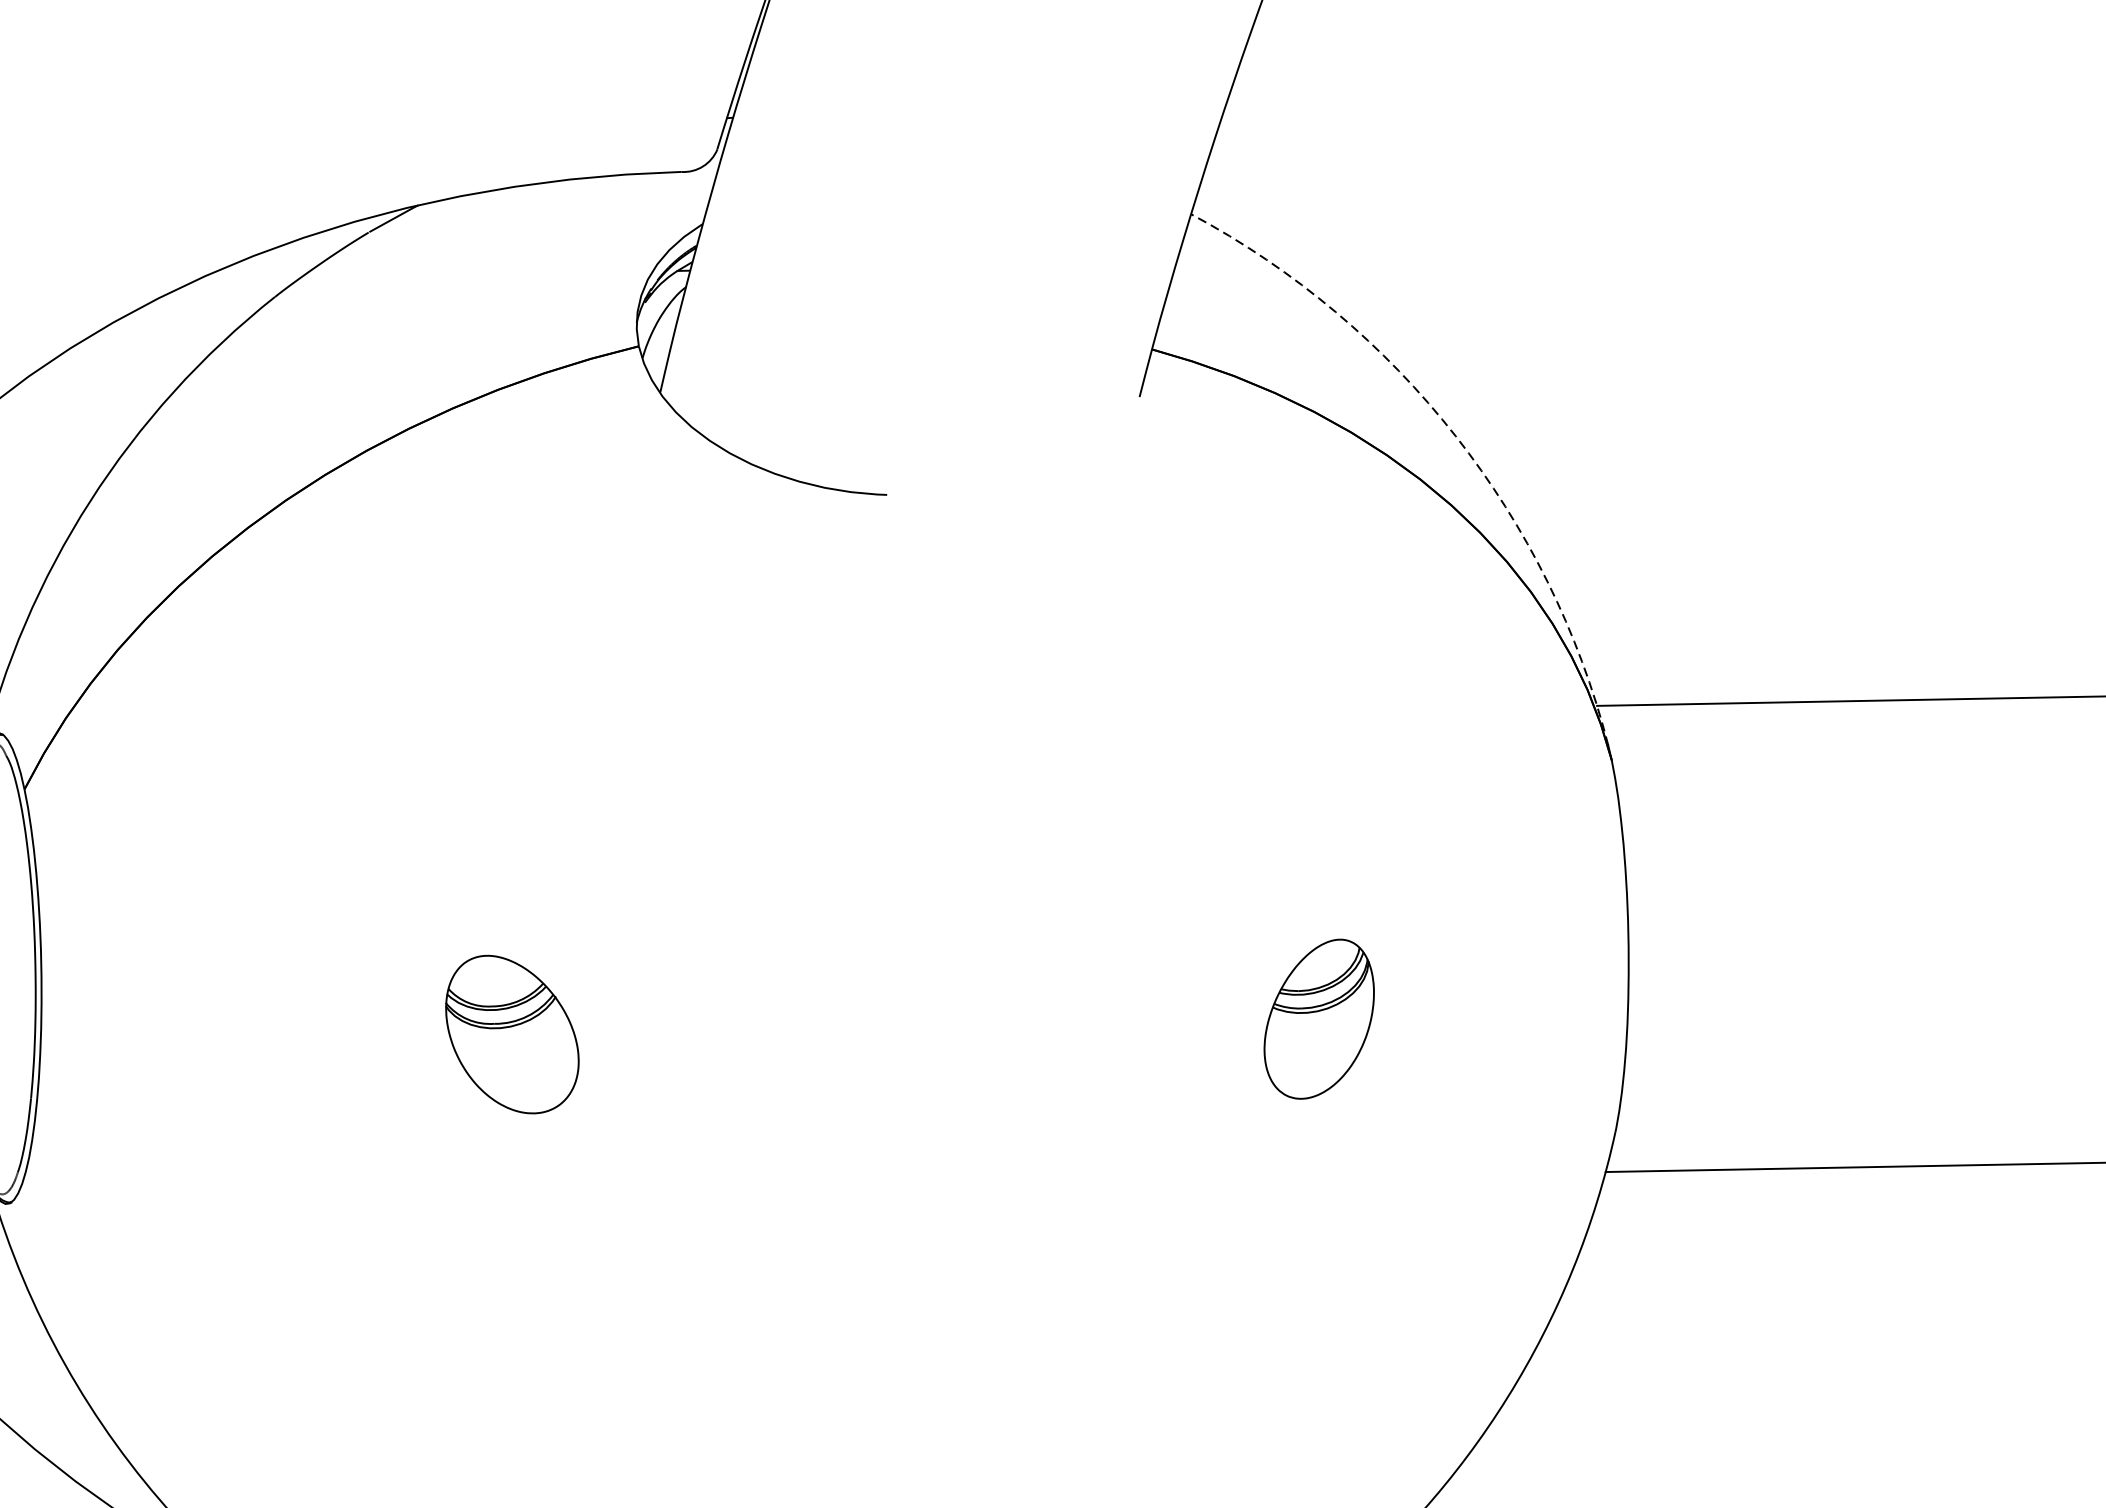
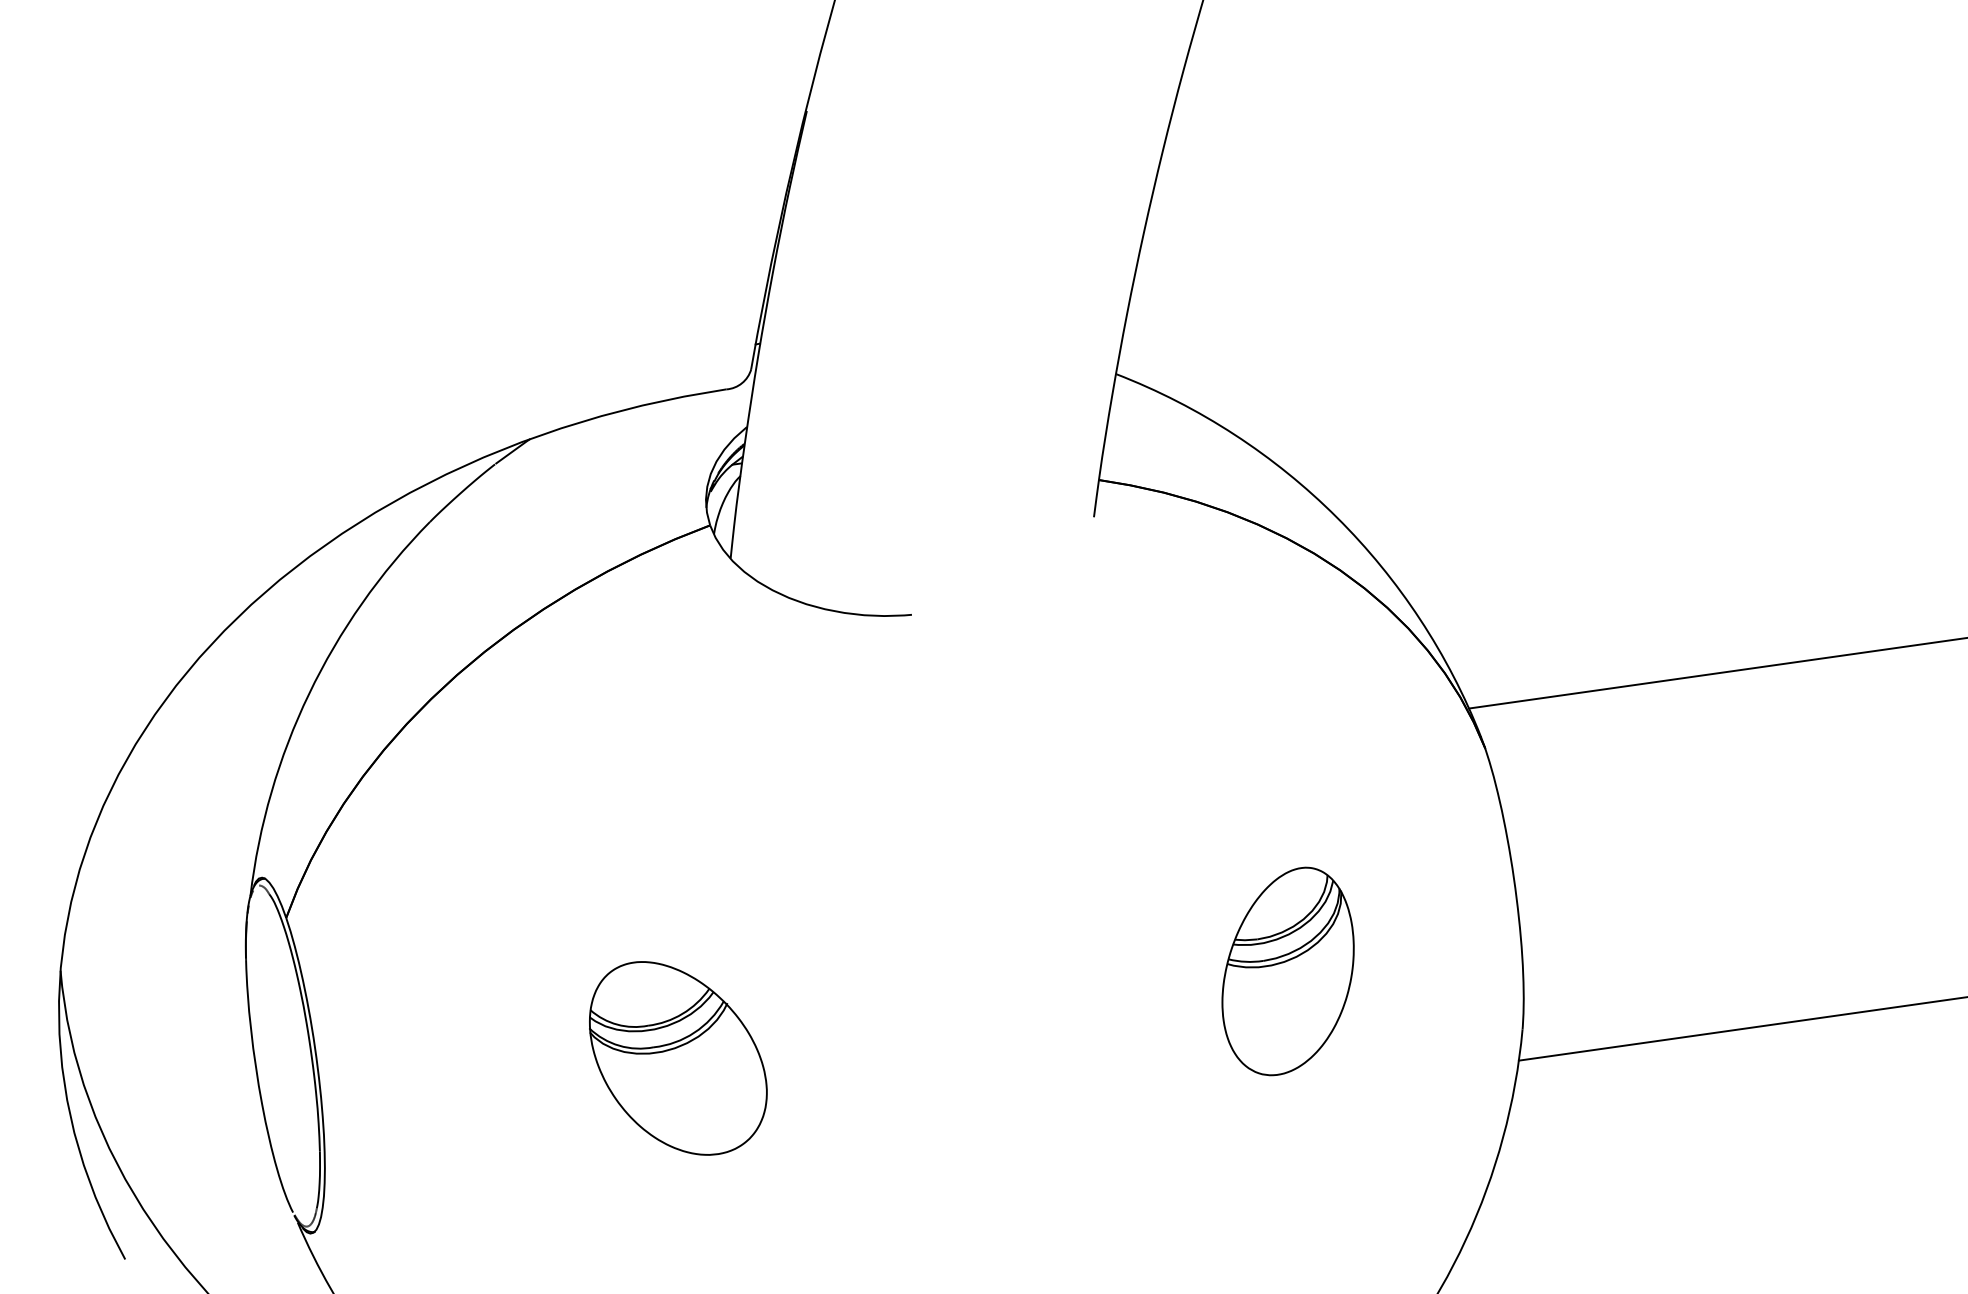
arc: (1455, 436) -> (1336, 517), dashed -> solid
part: (1318, 1019) -> (1287, 971), size x1.67
part: (512, 1034) -> (678, 1058), size x1.67

